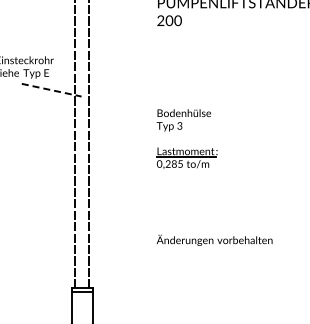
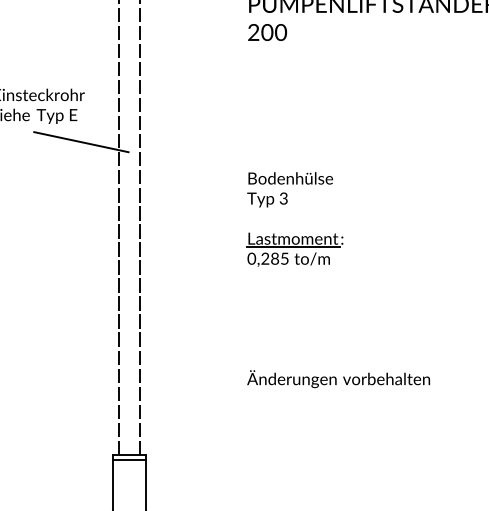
line: (51, 90) -> (81, 142), dashed -> solid

